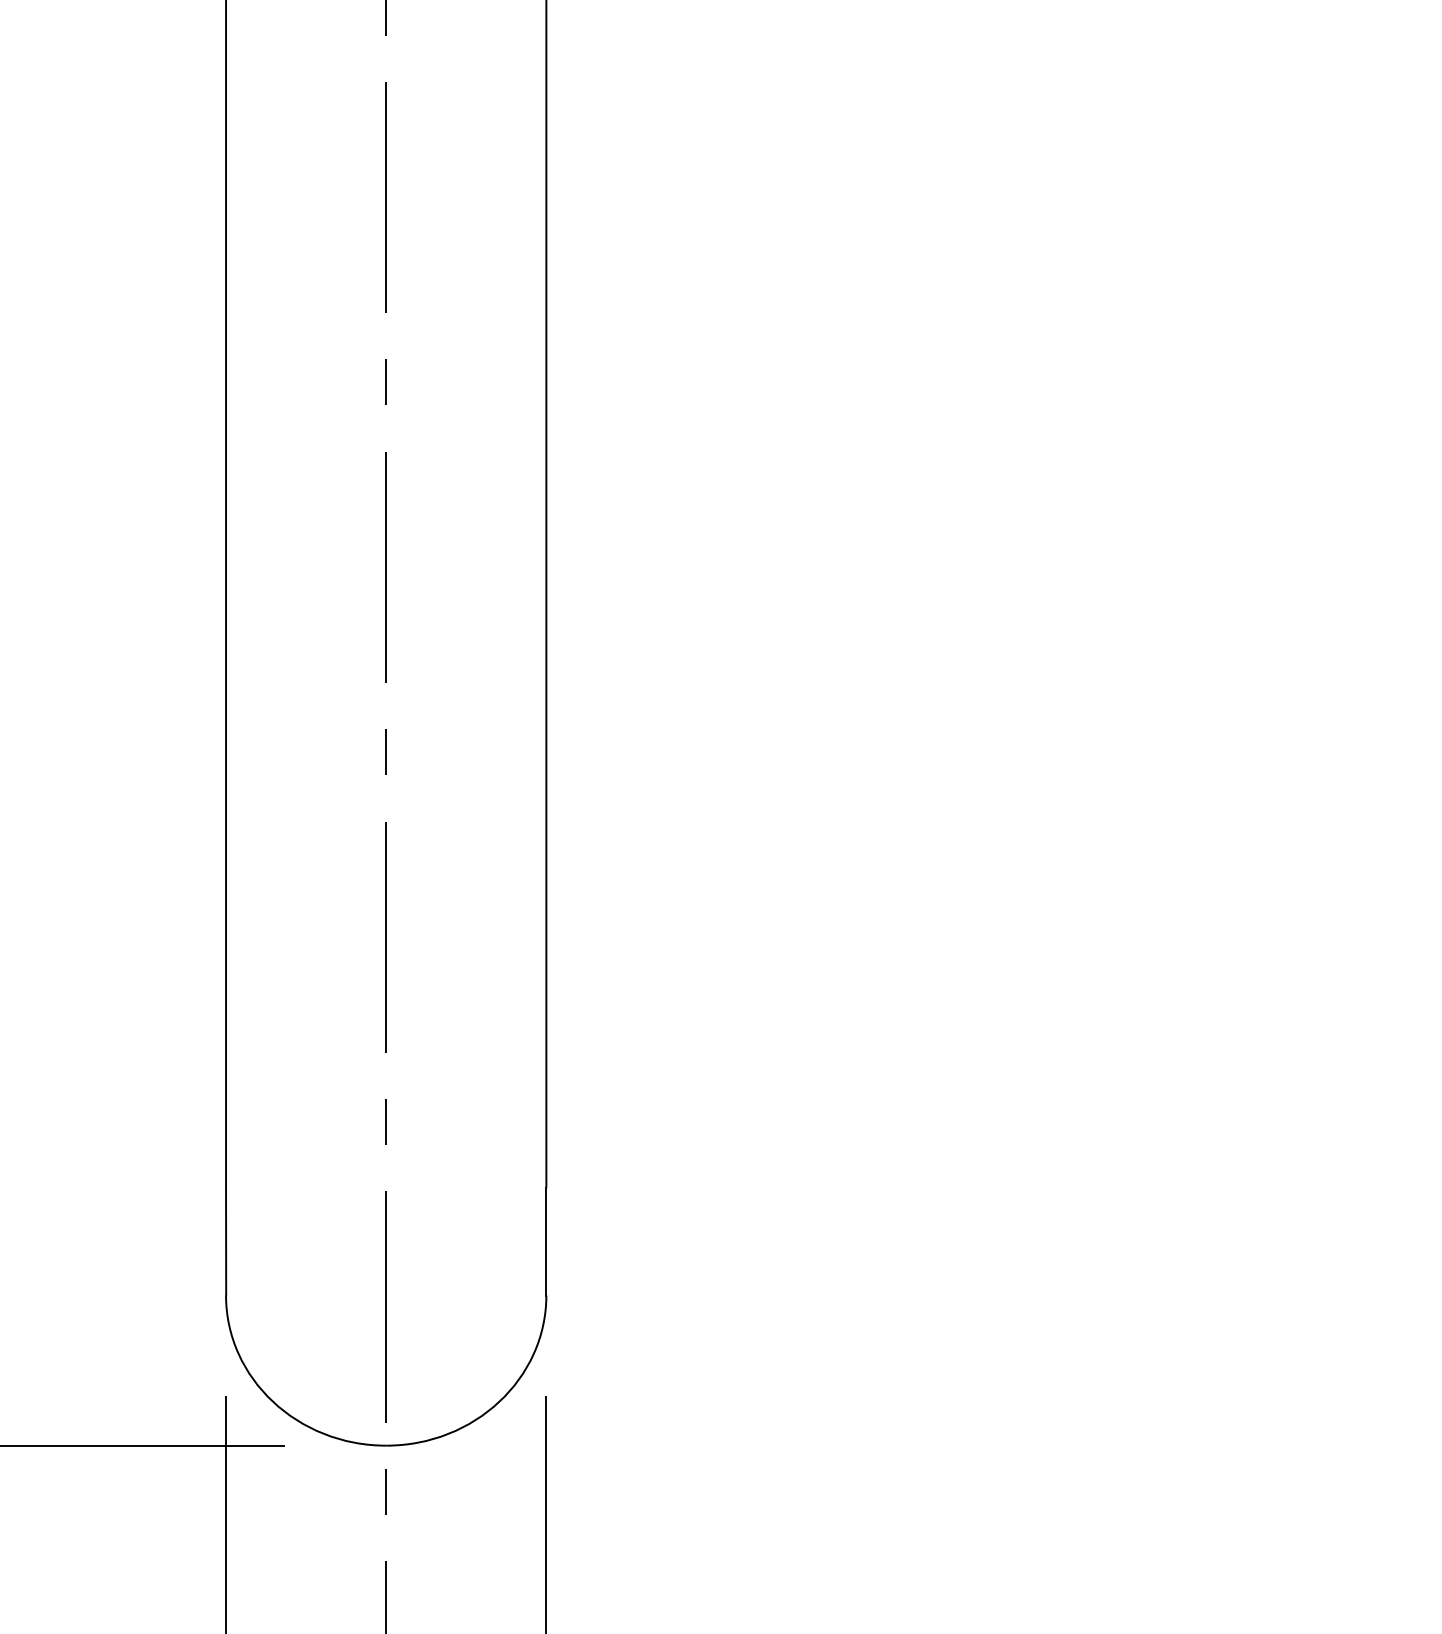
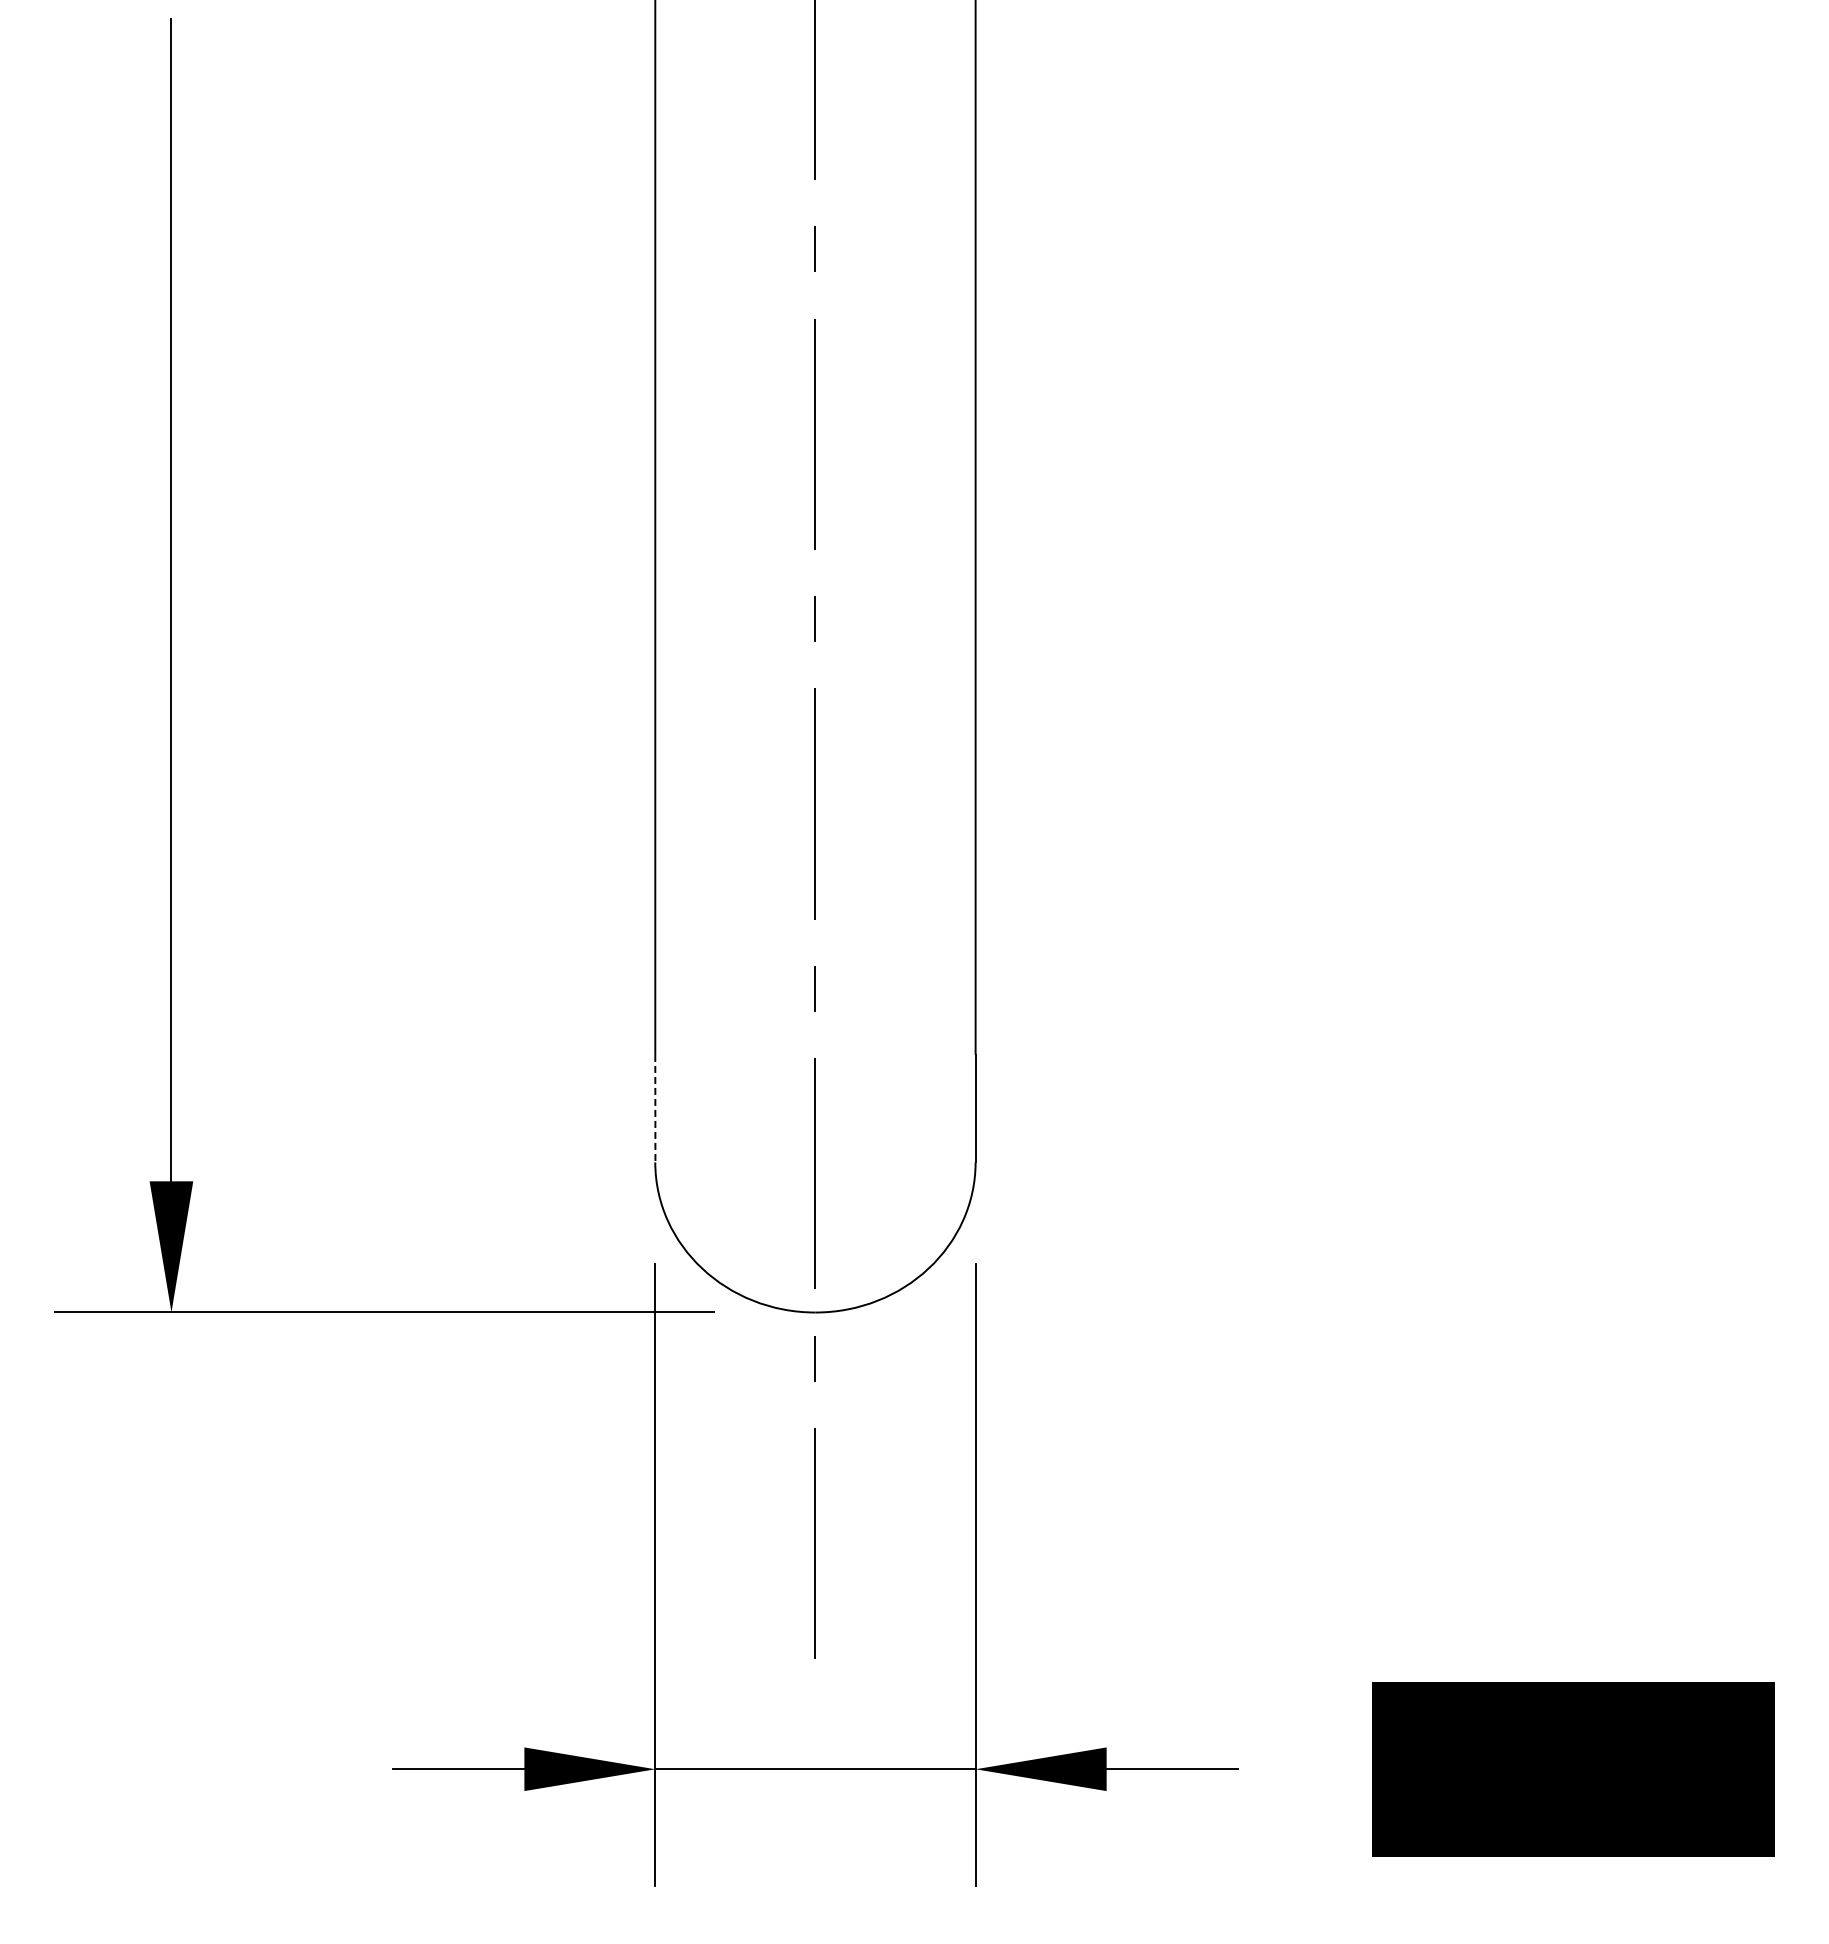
line: (226, 1241) -> (655, 1108), solid -> dashed

